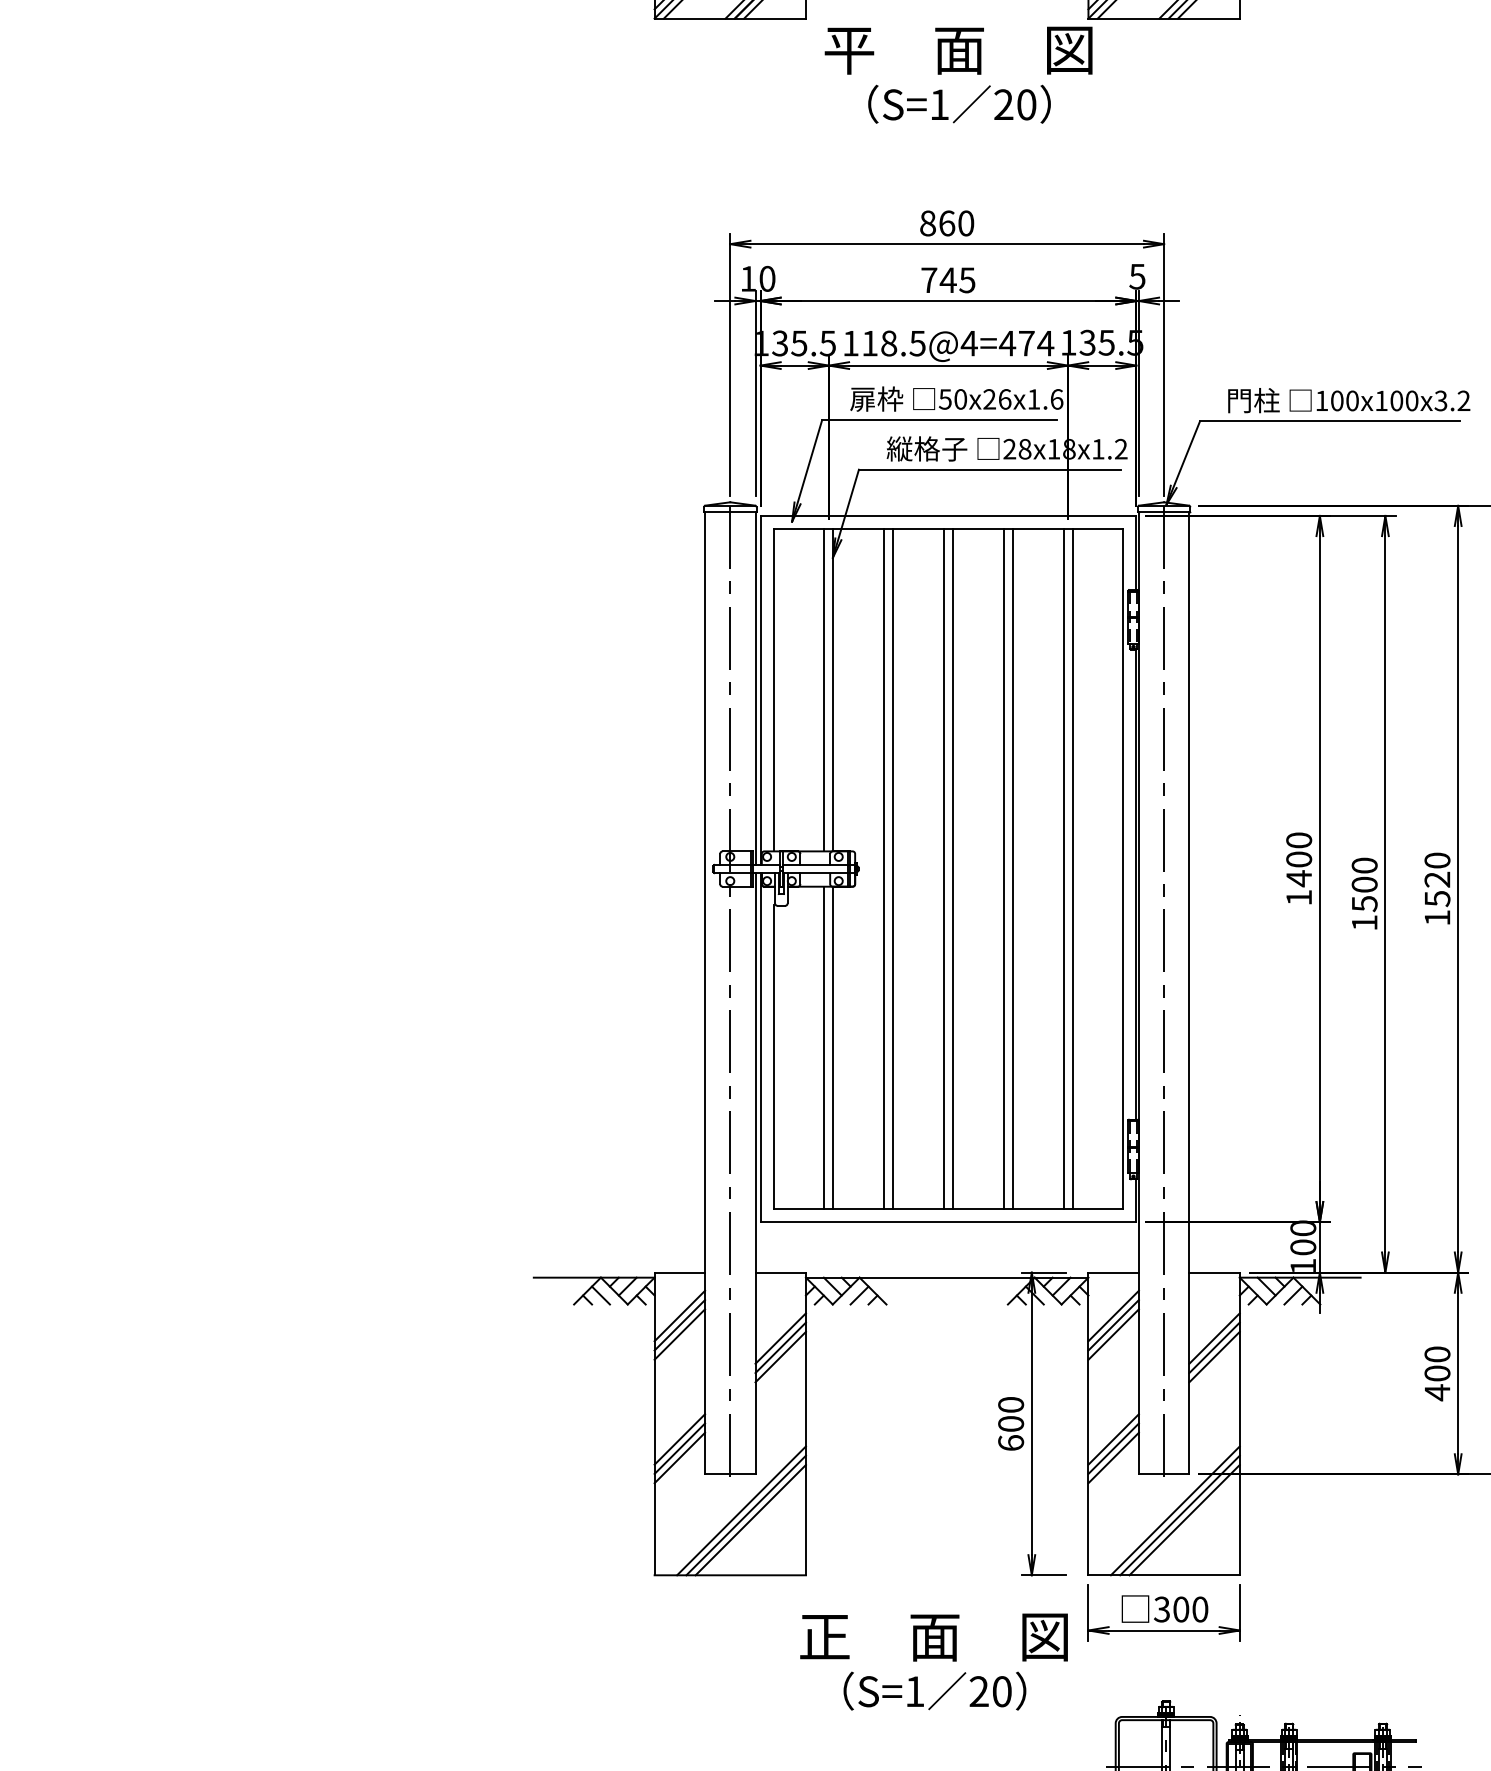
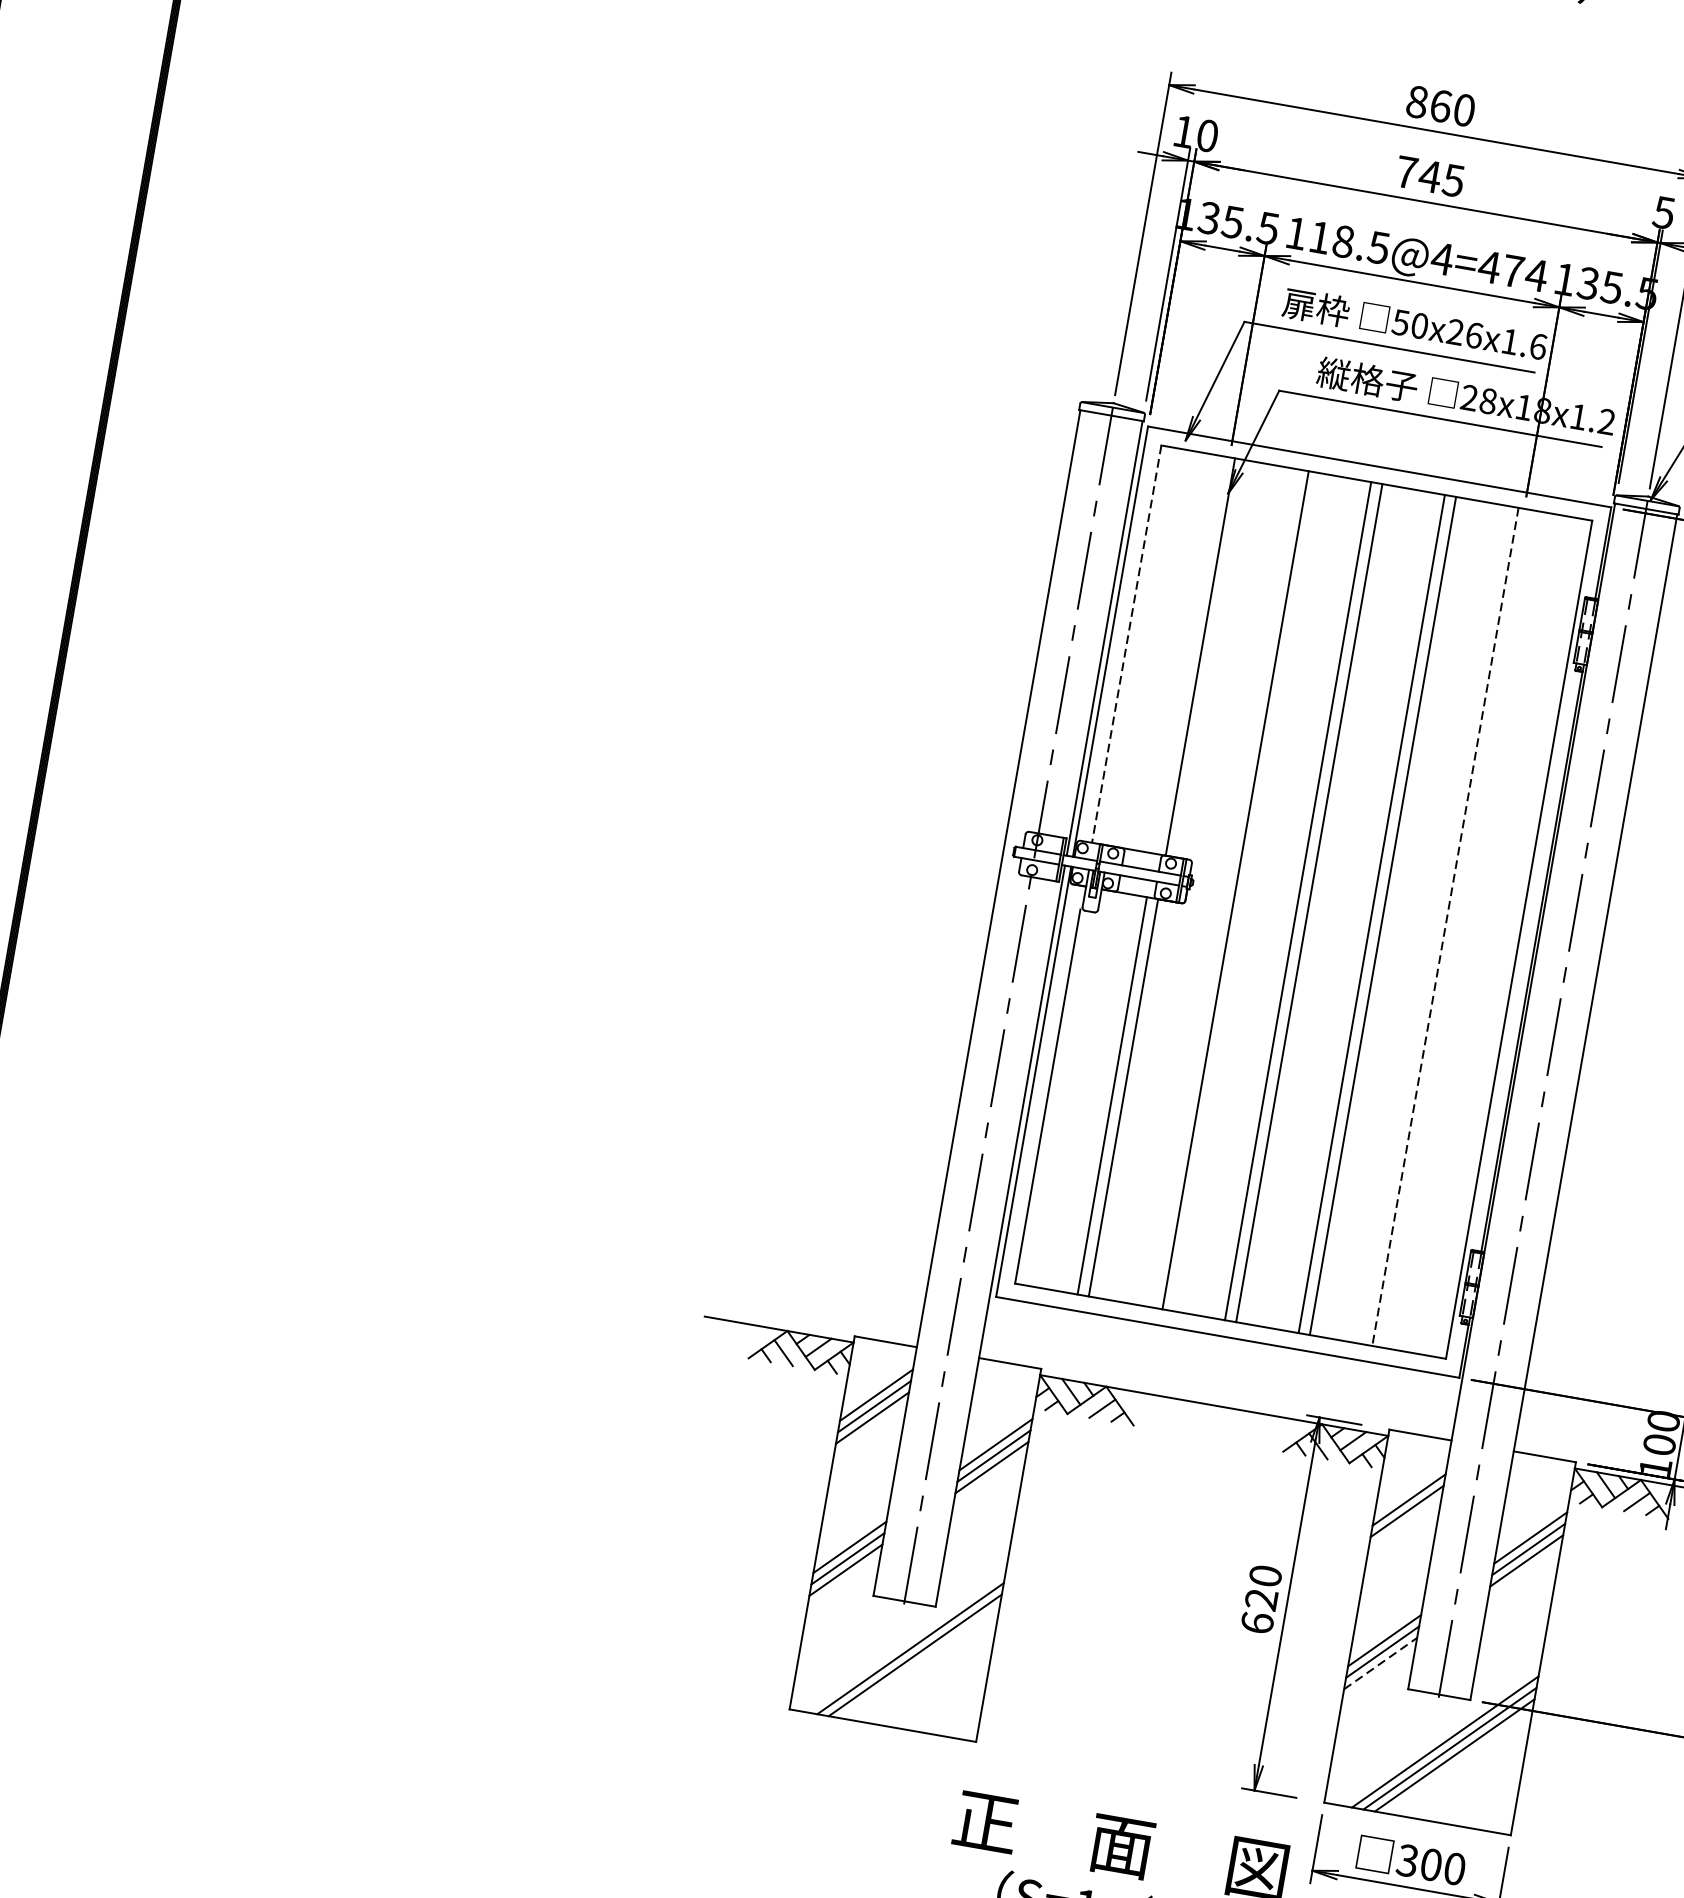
line: (773, 690) -> (1126, 644), solid -> dashed
line: (824, 690) -> (1189, 655), removed
line: (884, 869) -> (1224, 888), removed
line: (1063, 869) -> (1445, 927), solid -> dashed
line: (1072, 869) -> (1456, 929), removed
line: (1113, 1315) -> (1411, 1487), removed
text: (1011, 1423) -> (1262, 1599), 600 -> 620
line: (1113, 1458) -> (1380, 1664), solid -> dashed
line: (750, 1519) -> (919, 1661), removed

